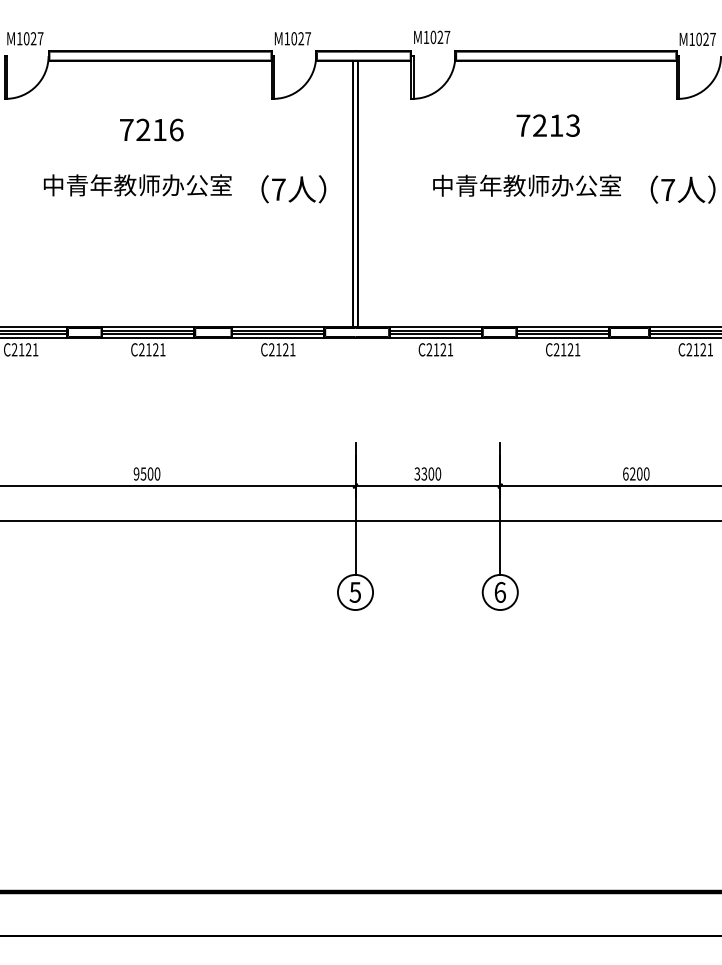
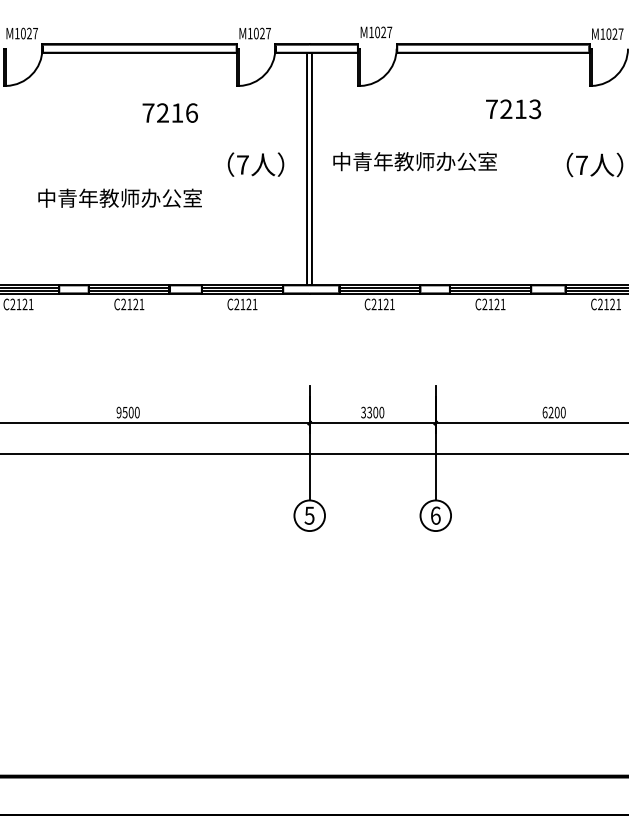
text: (548, 125) -> (513, 109), moved
text: (150, 129) -> (169, 112), moved
text: (137, 184) -> (119, 197), moved
text: (526, 185) -> (414, 161), moved

